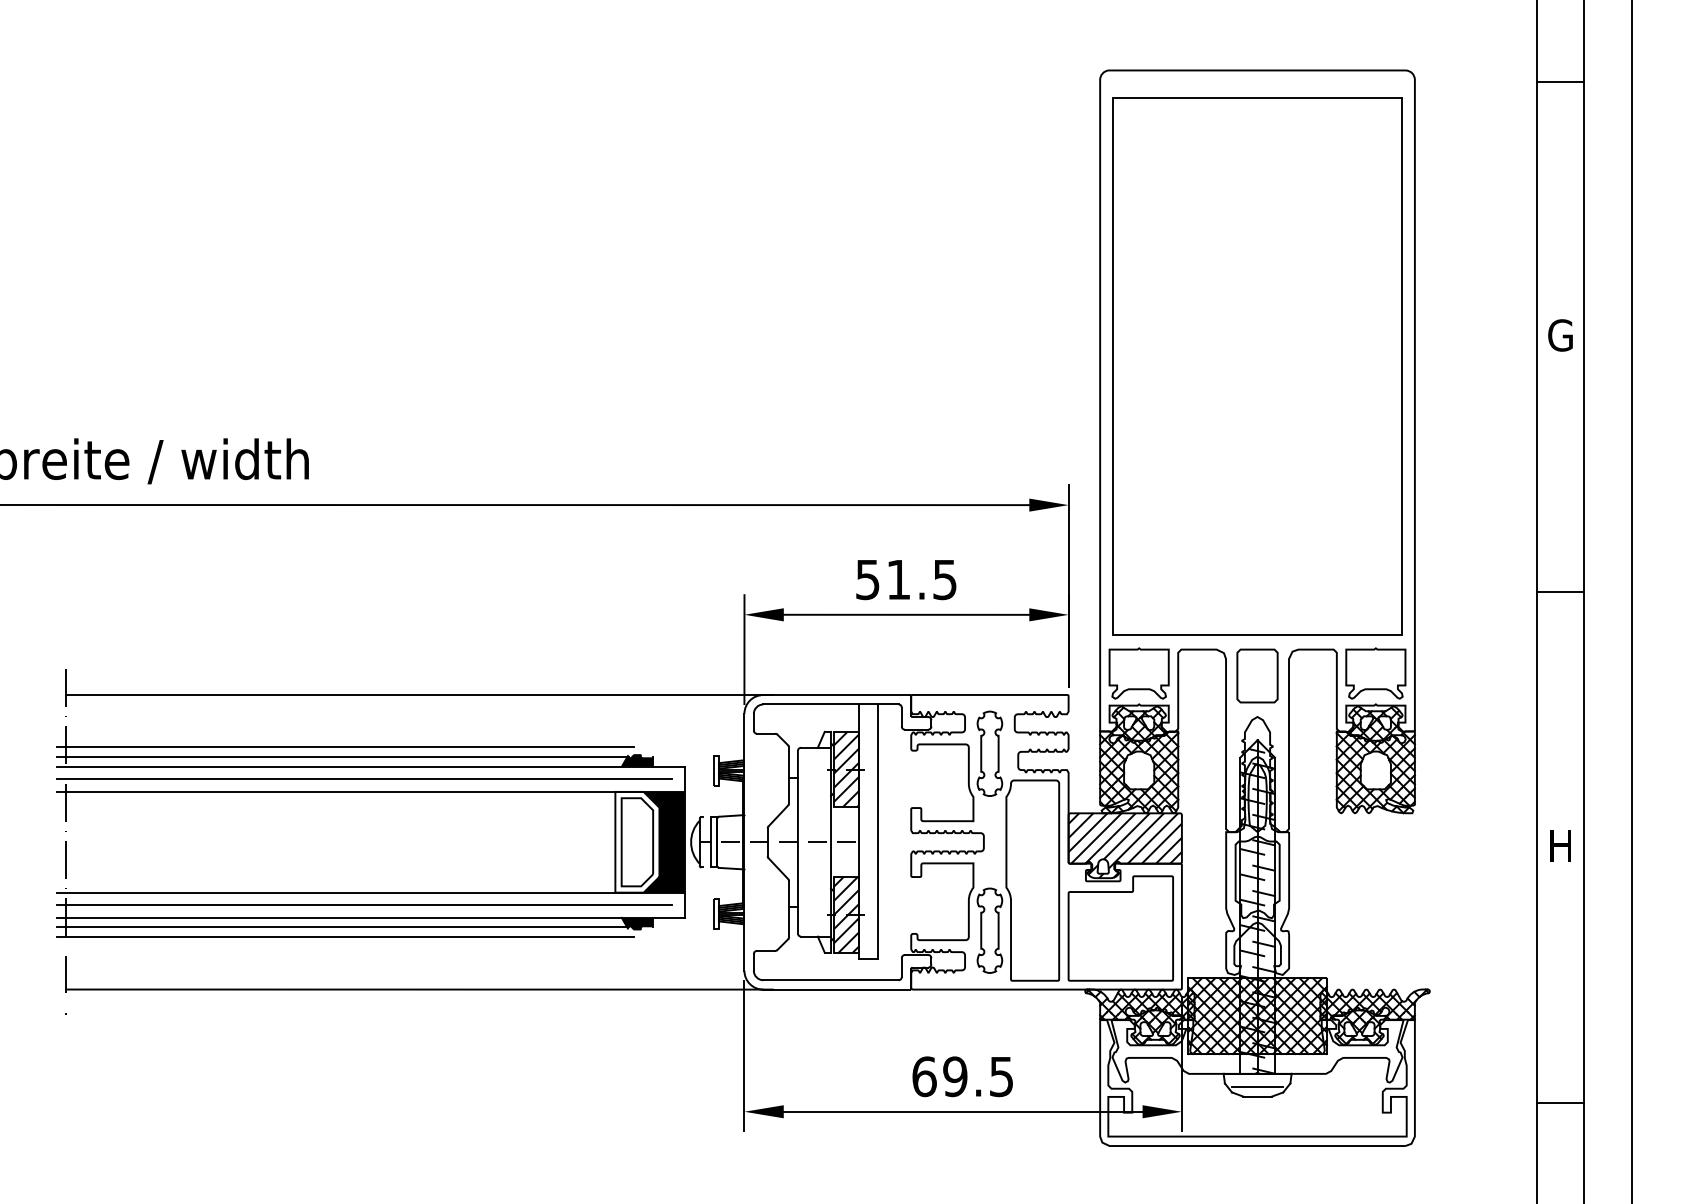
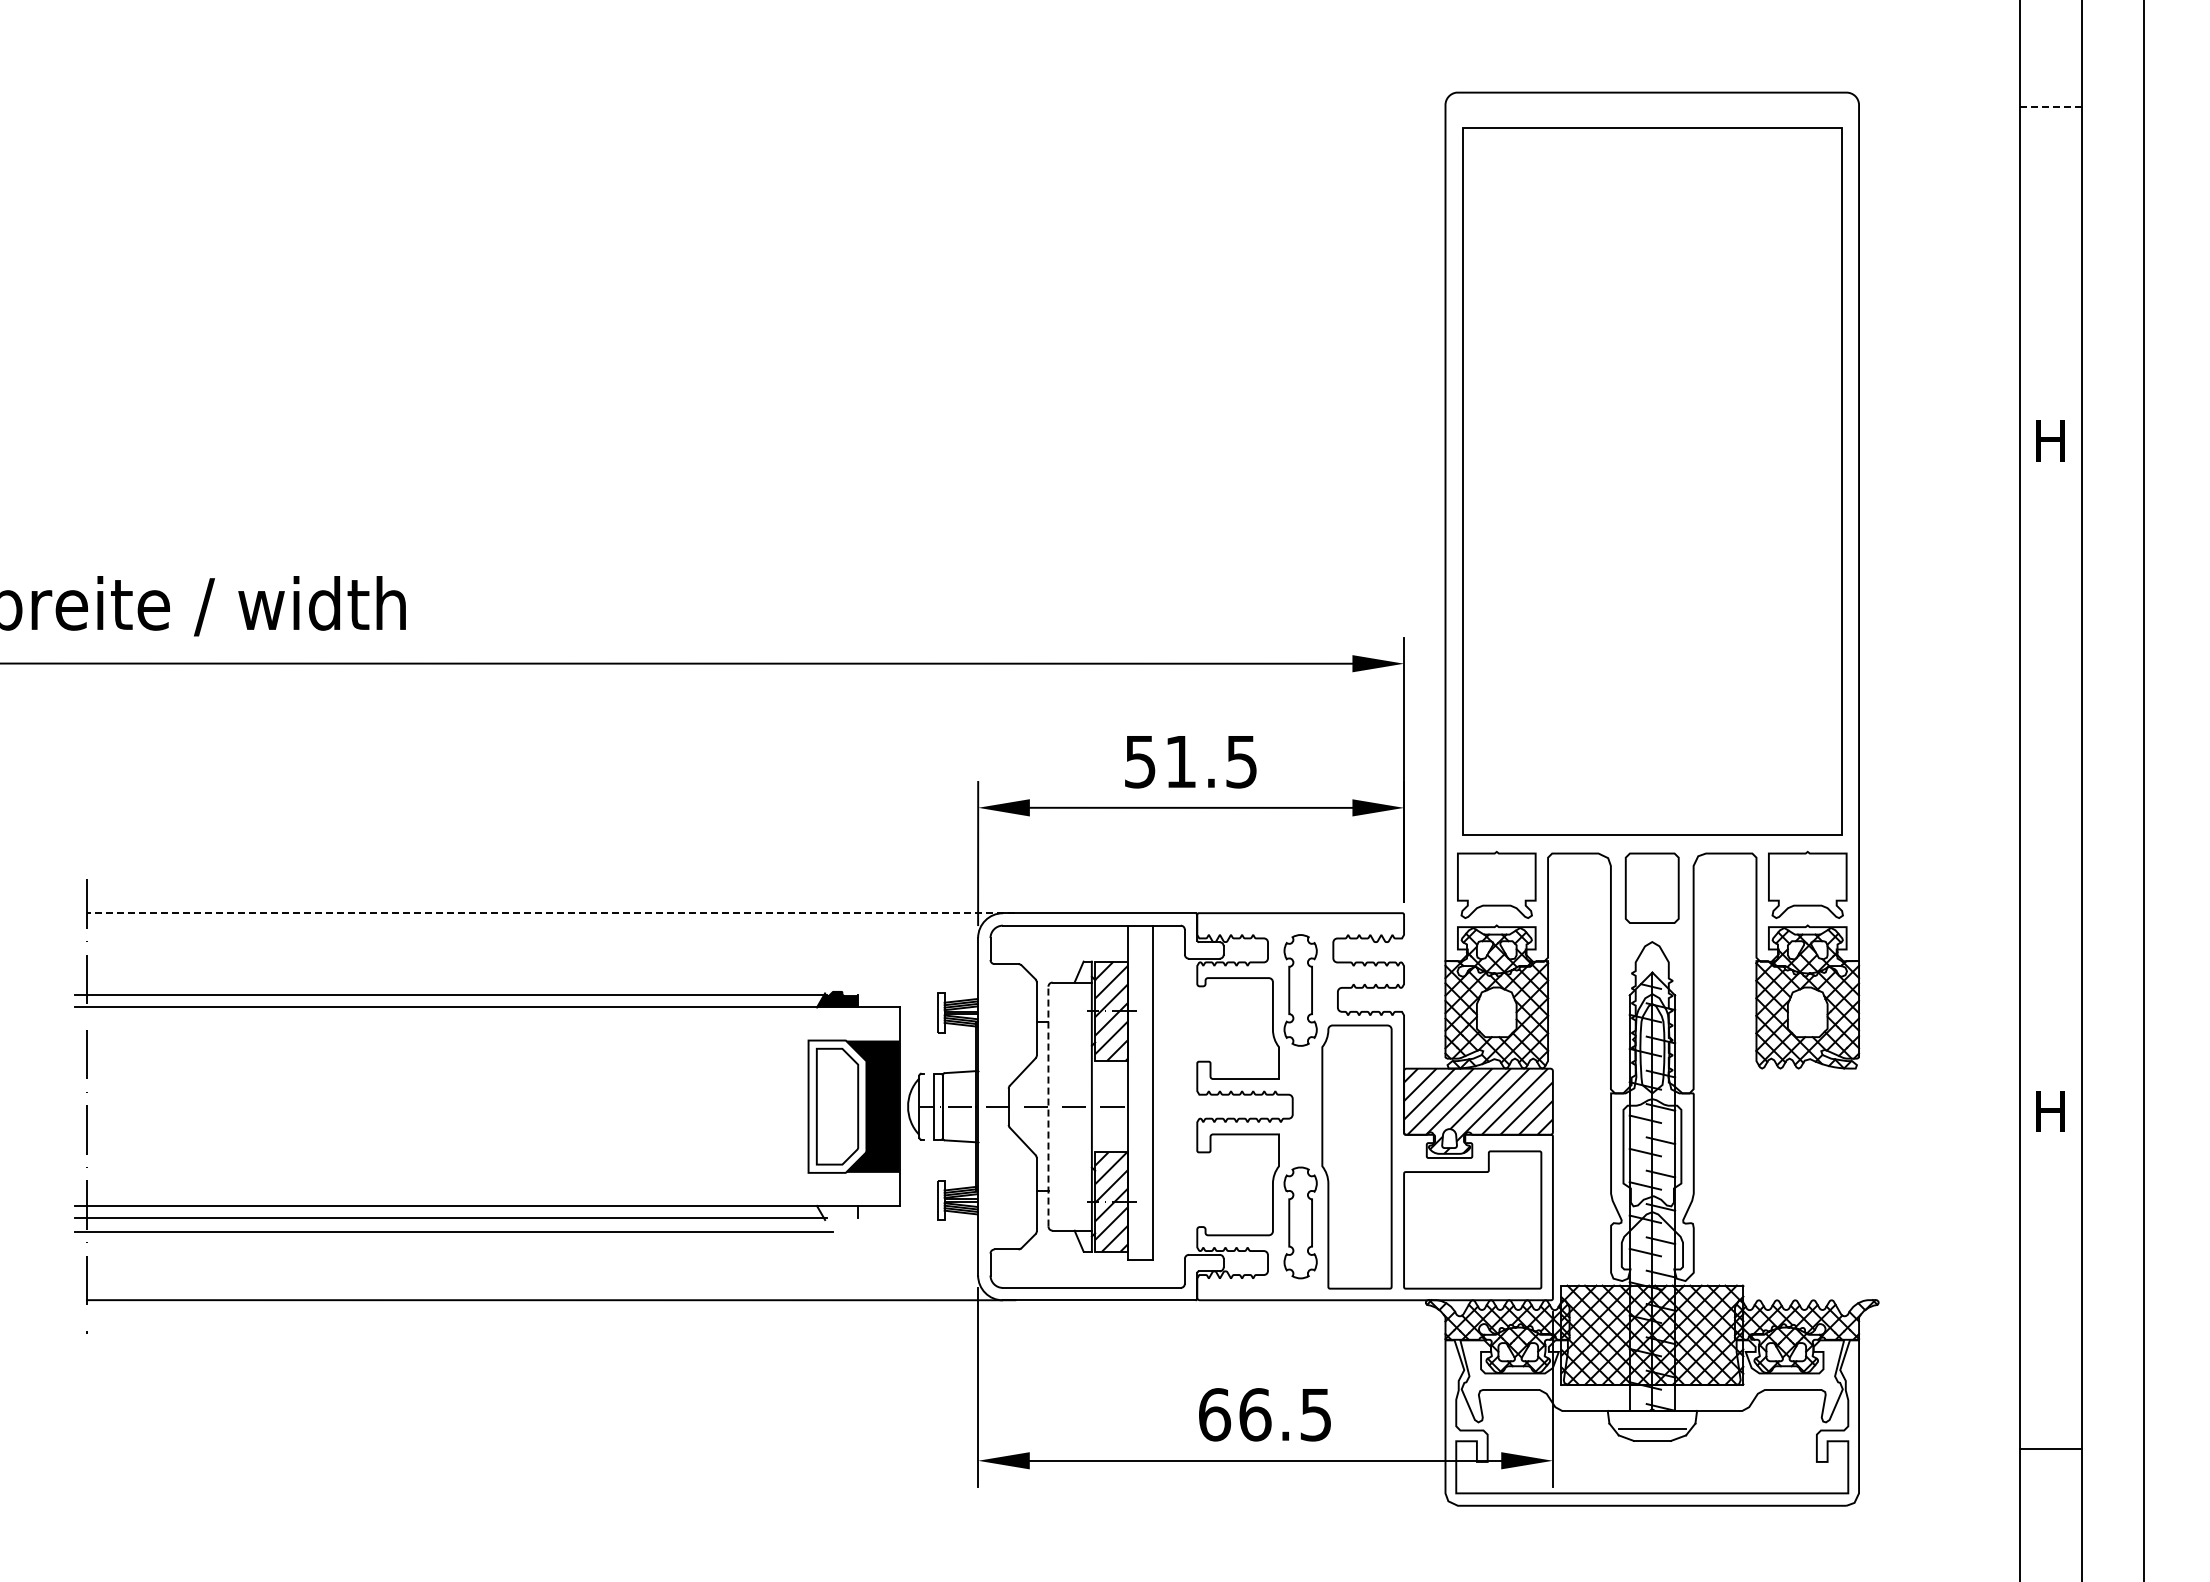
line: (1560, 81) -> (2050, 107), solid -> dashed
text: (1560, 335) -> (2050, 440), G -> H
line: (1560, 592) -> (2050, 778), removed
line: (418, 695) -> (550, 913), solid -> dashed
line: (345, 746) -> (453, 981), removed
line: (364, 779) -> (478, 1024), removed
line: (370, 791) -> (486, 1040), removed
line: (797, 842) -> (1048, 1106), solid -> dashed
line: (370, 892) -> (486, 1172), removed
line: (364, 905) -> (478, 1189), removed
fill: (637, 923) -> (837, 1213), removed
text: (955, 1076) -> (1255, 1414), 69.5 -> 66.5

